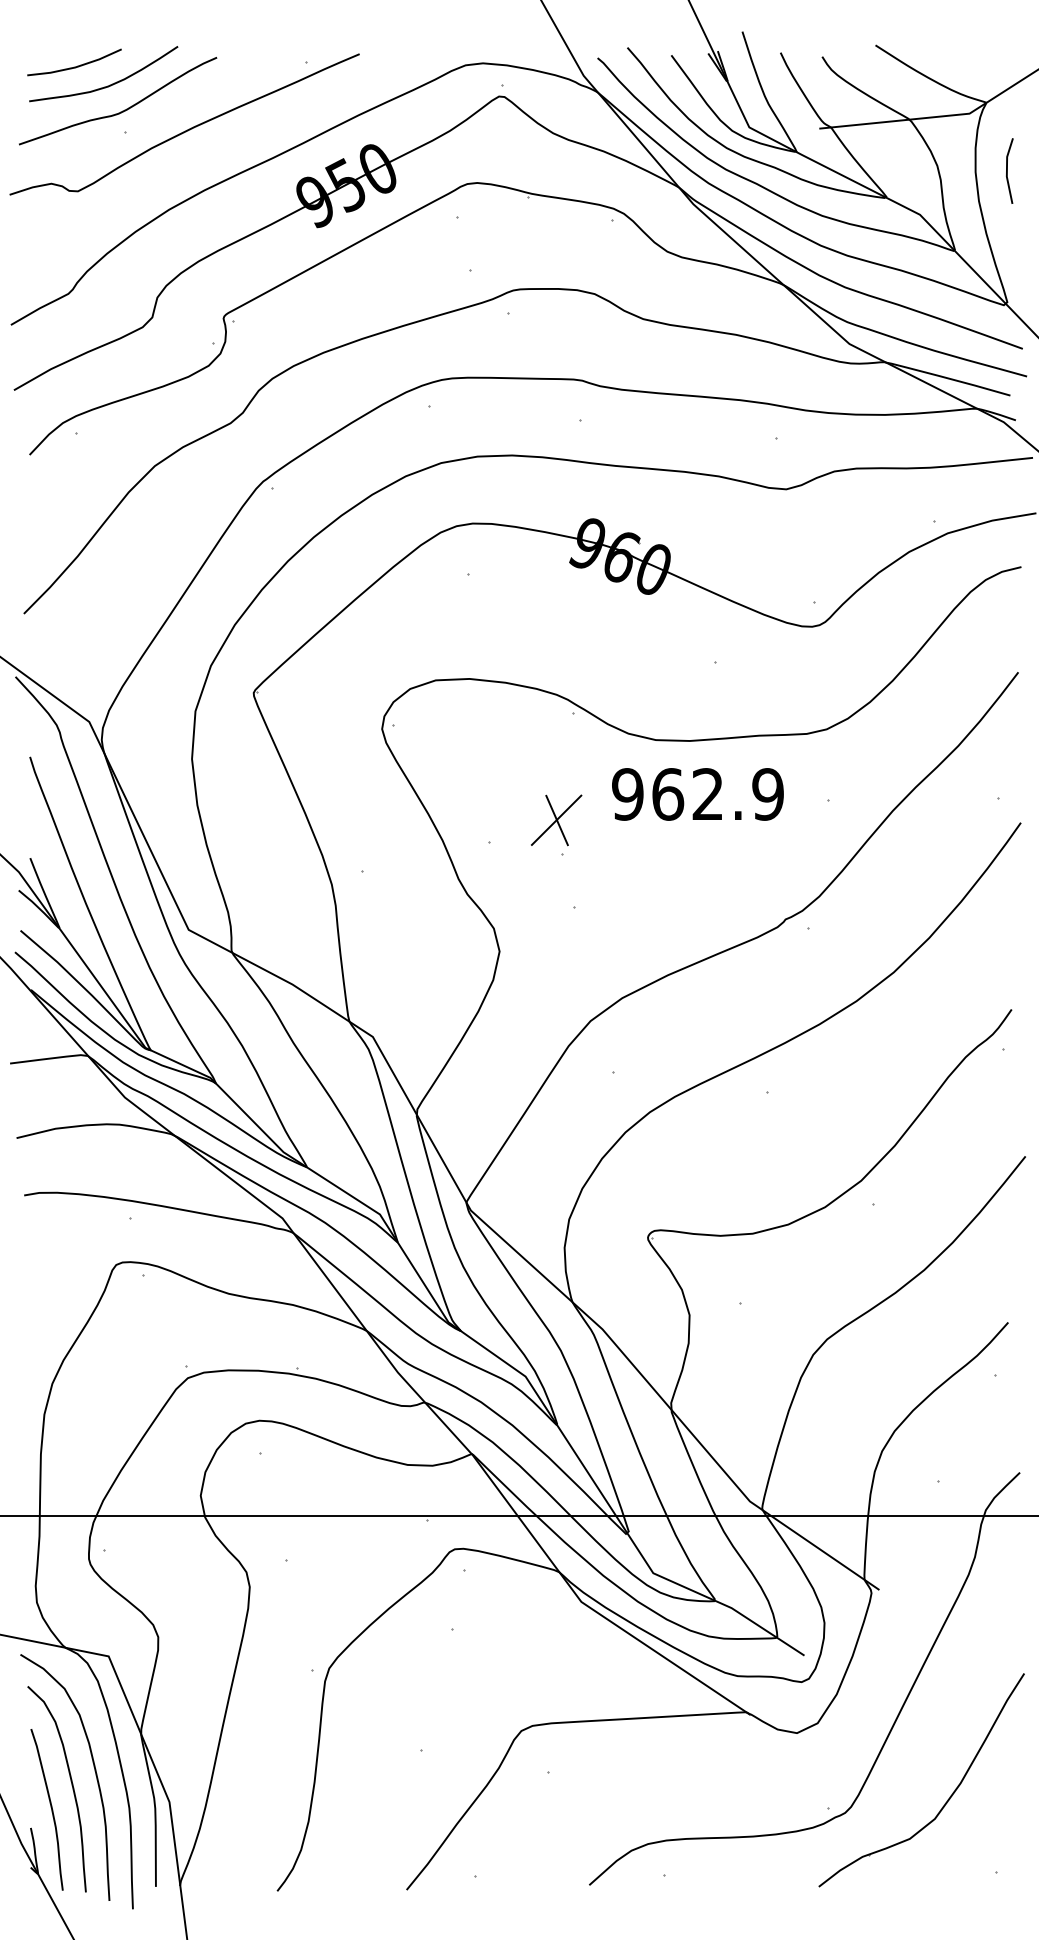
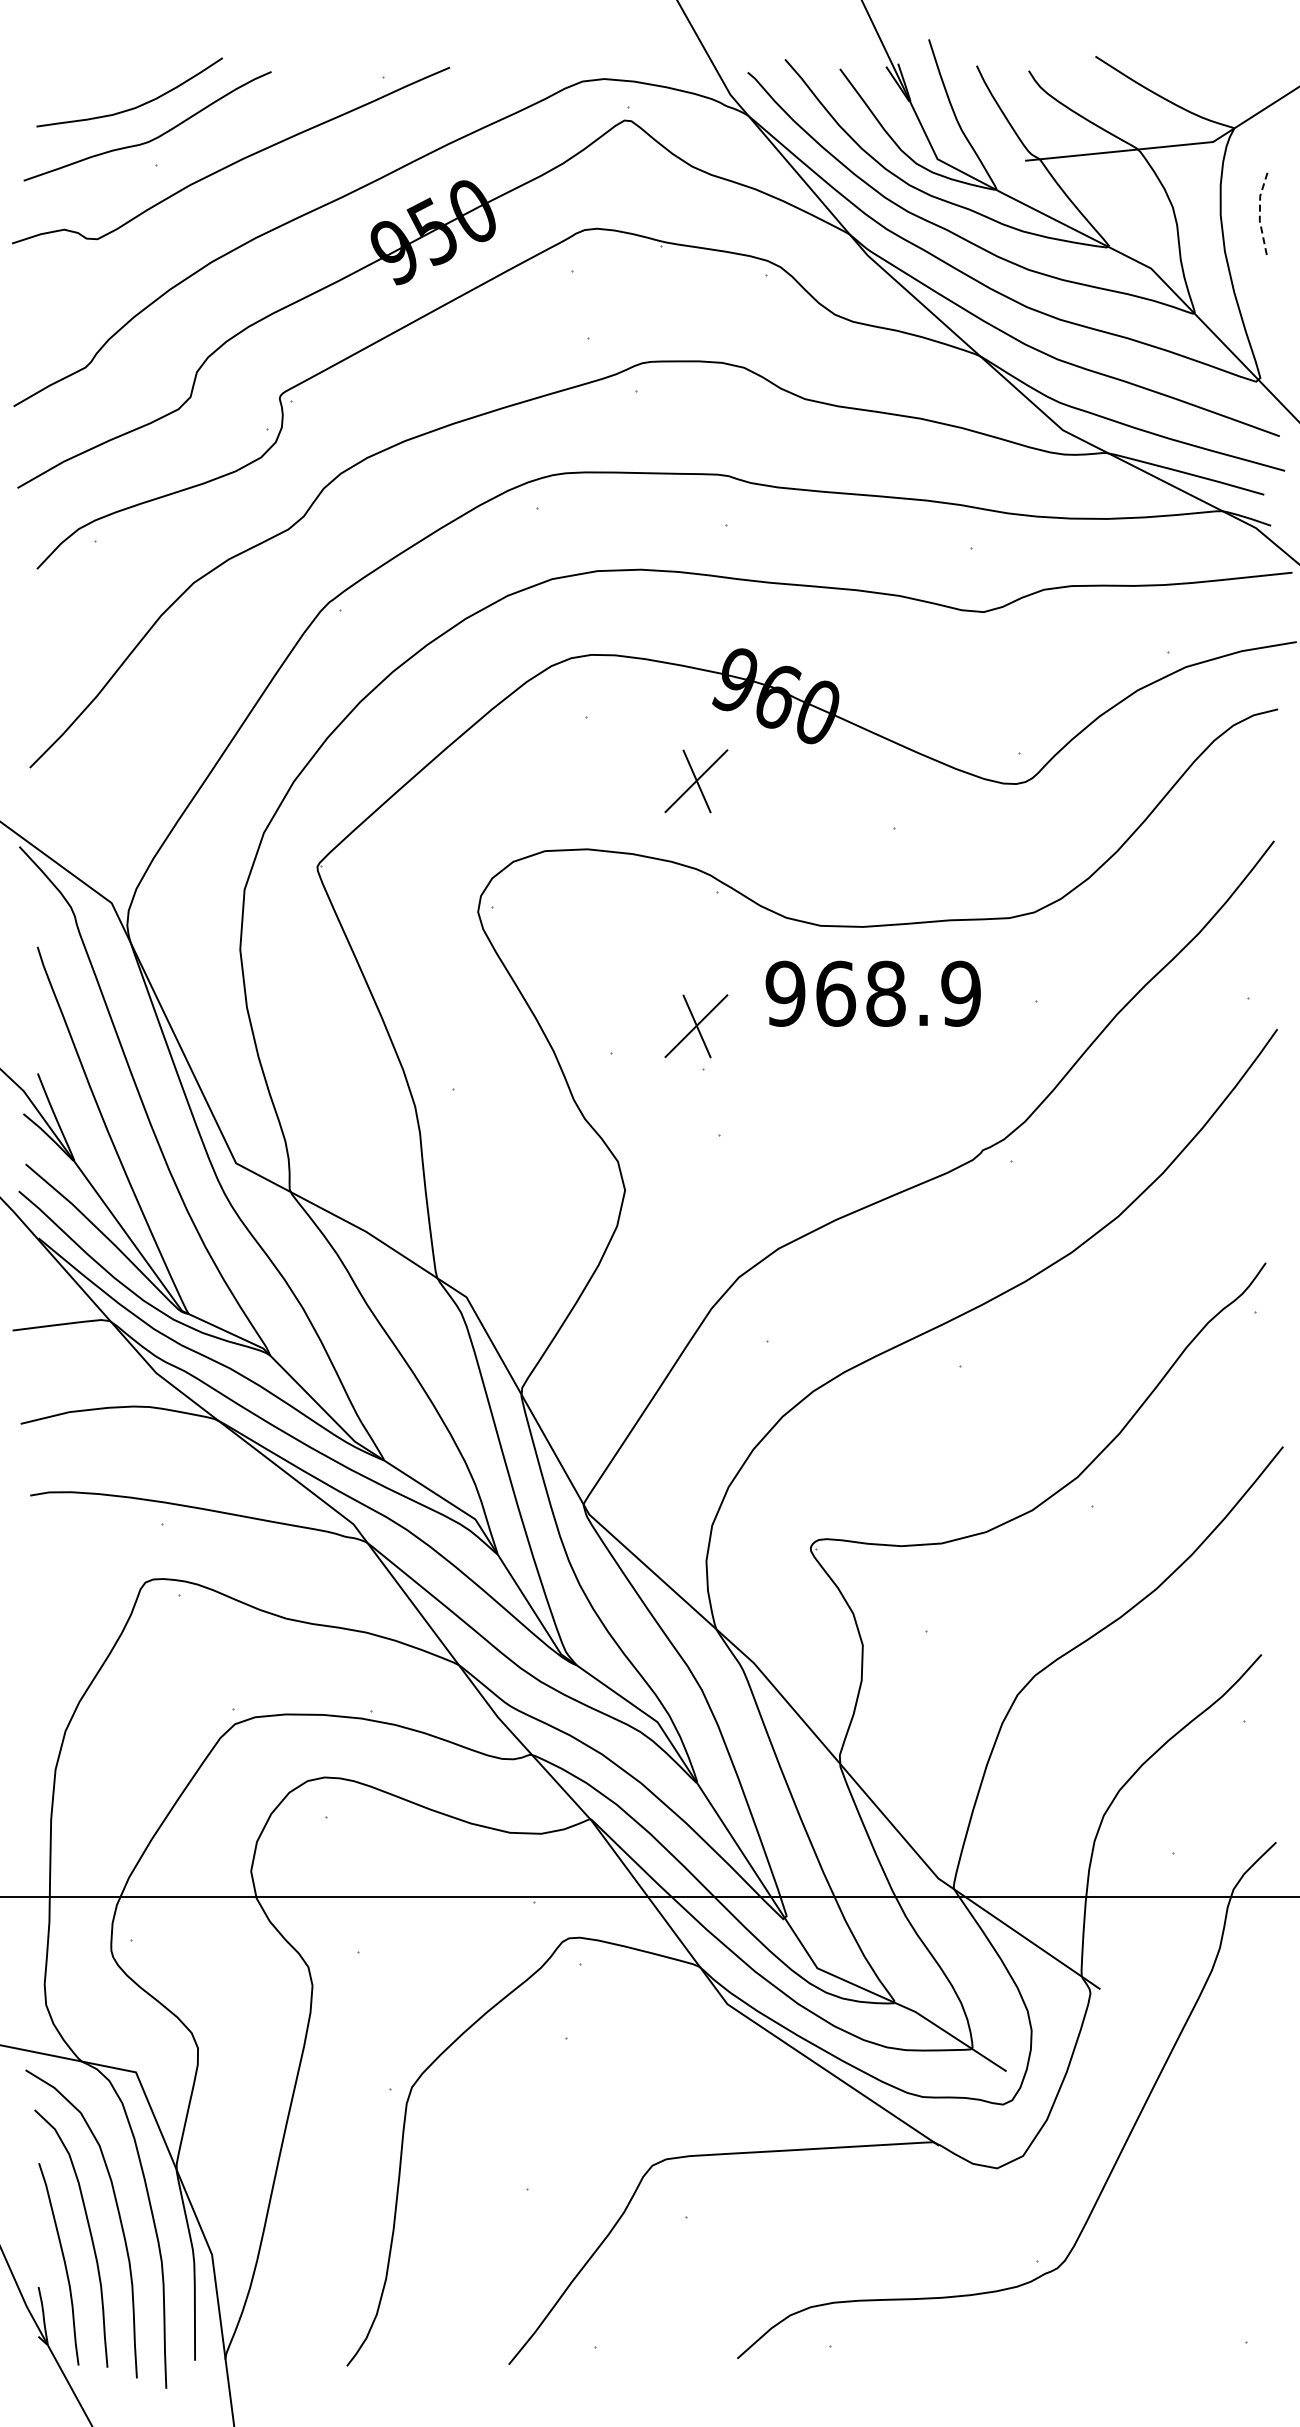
line: (76, 66) -> (95, 82), removed
line: (1006, 170) -> (1259, 213), solid -> dashed
part: (556, 624) -> (696, 781), added
text: (707, 794) -> (885, 993), 962.9 -> 968.9
part: (948, 1798) -> (1186, 2250), removed

